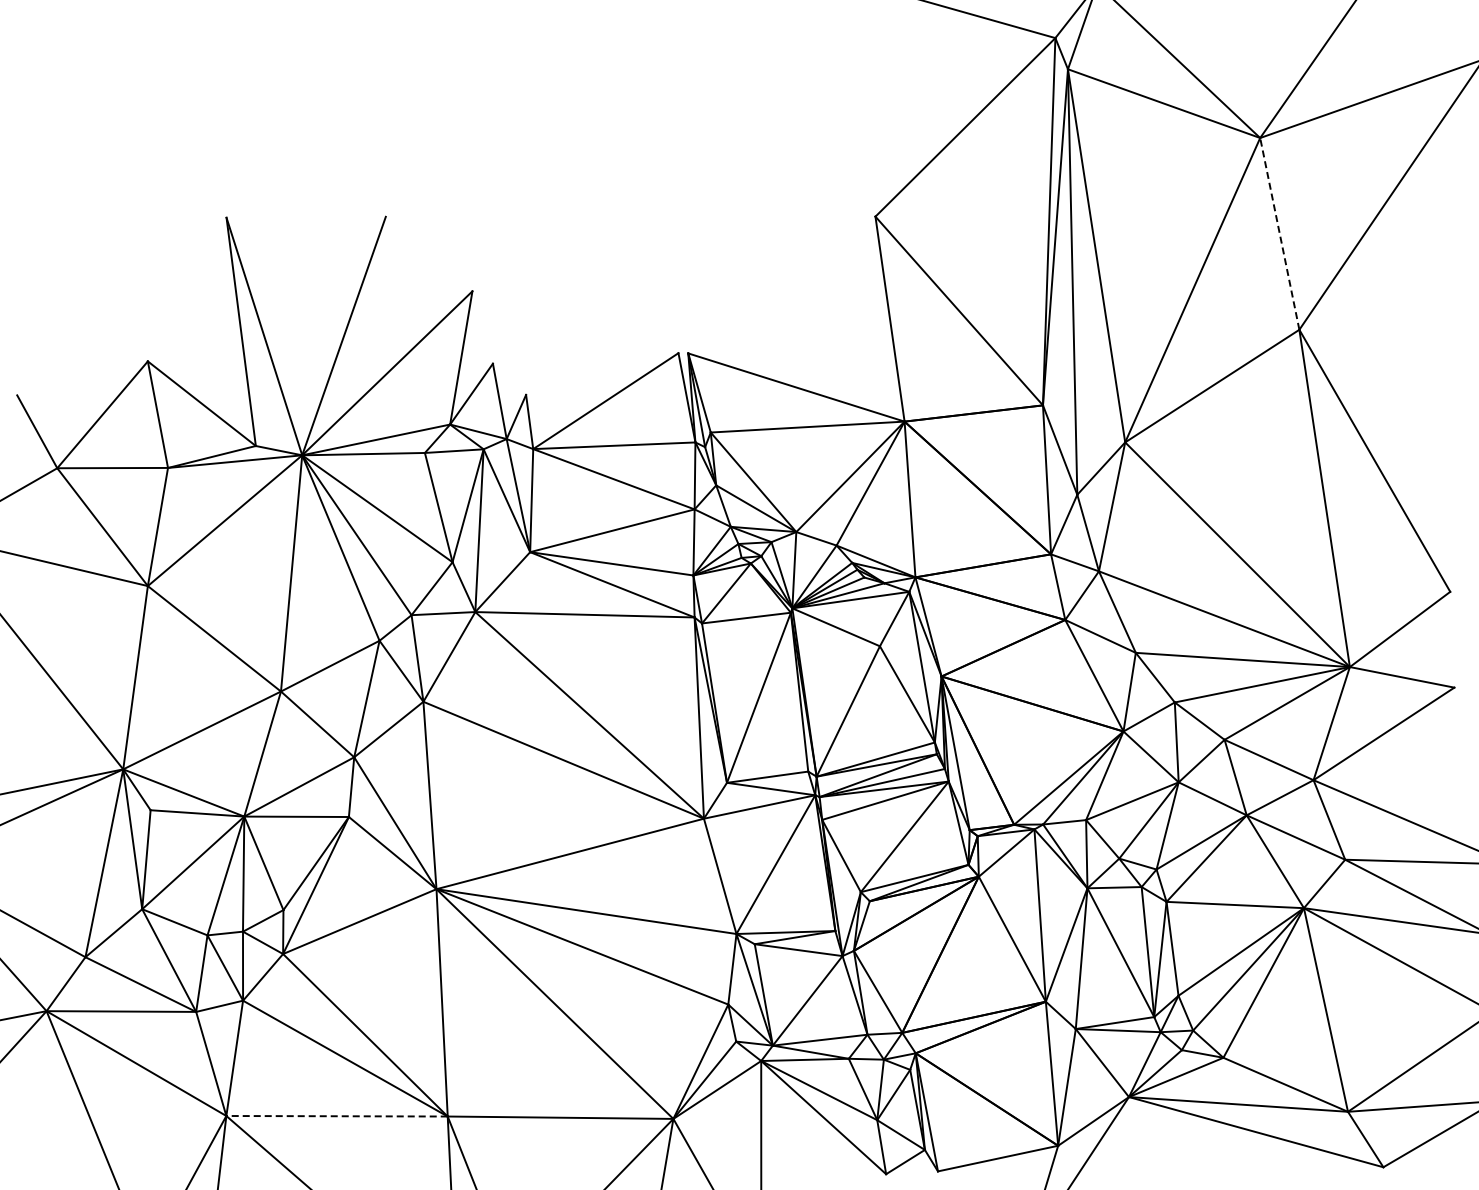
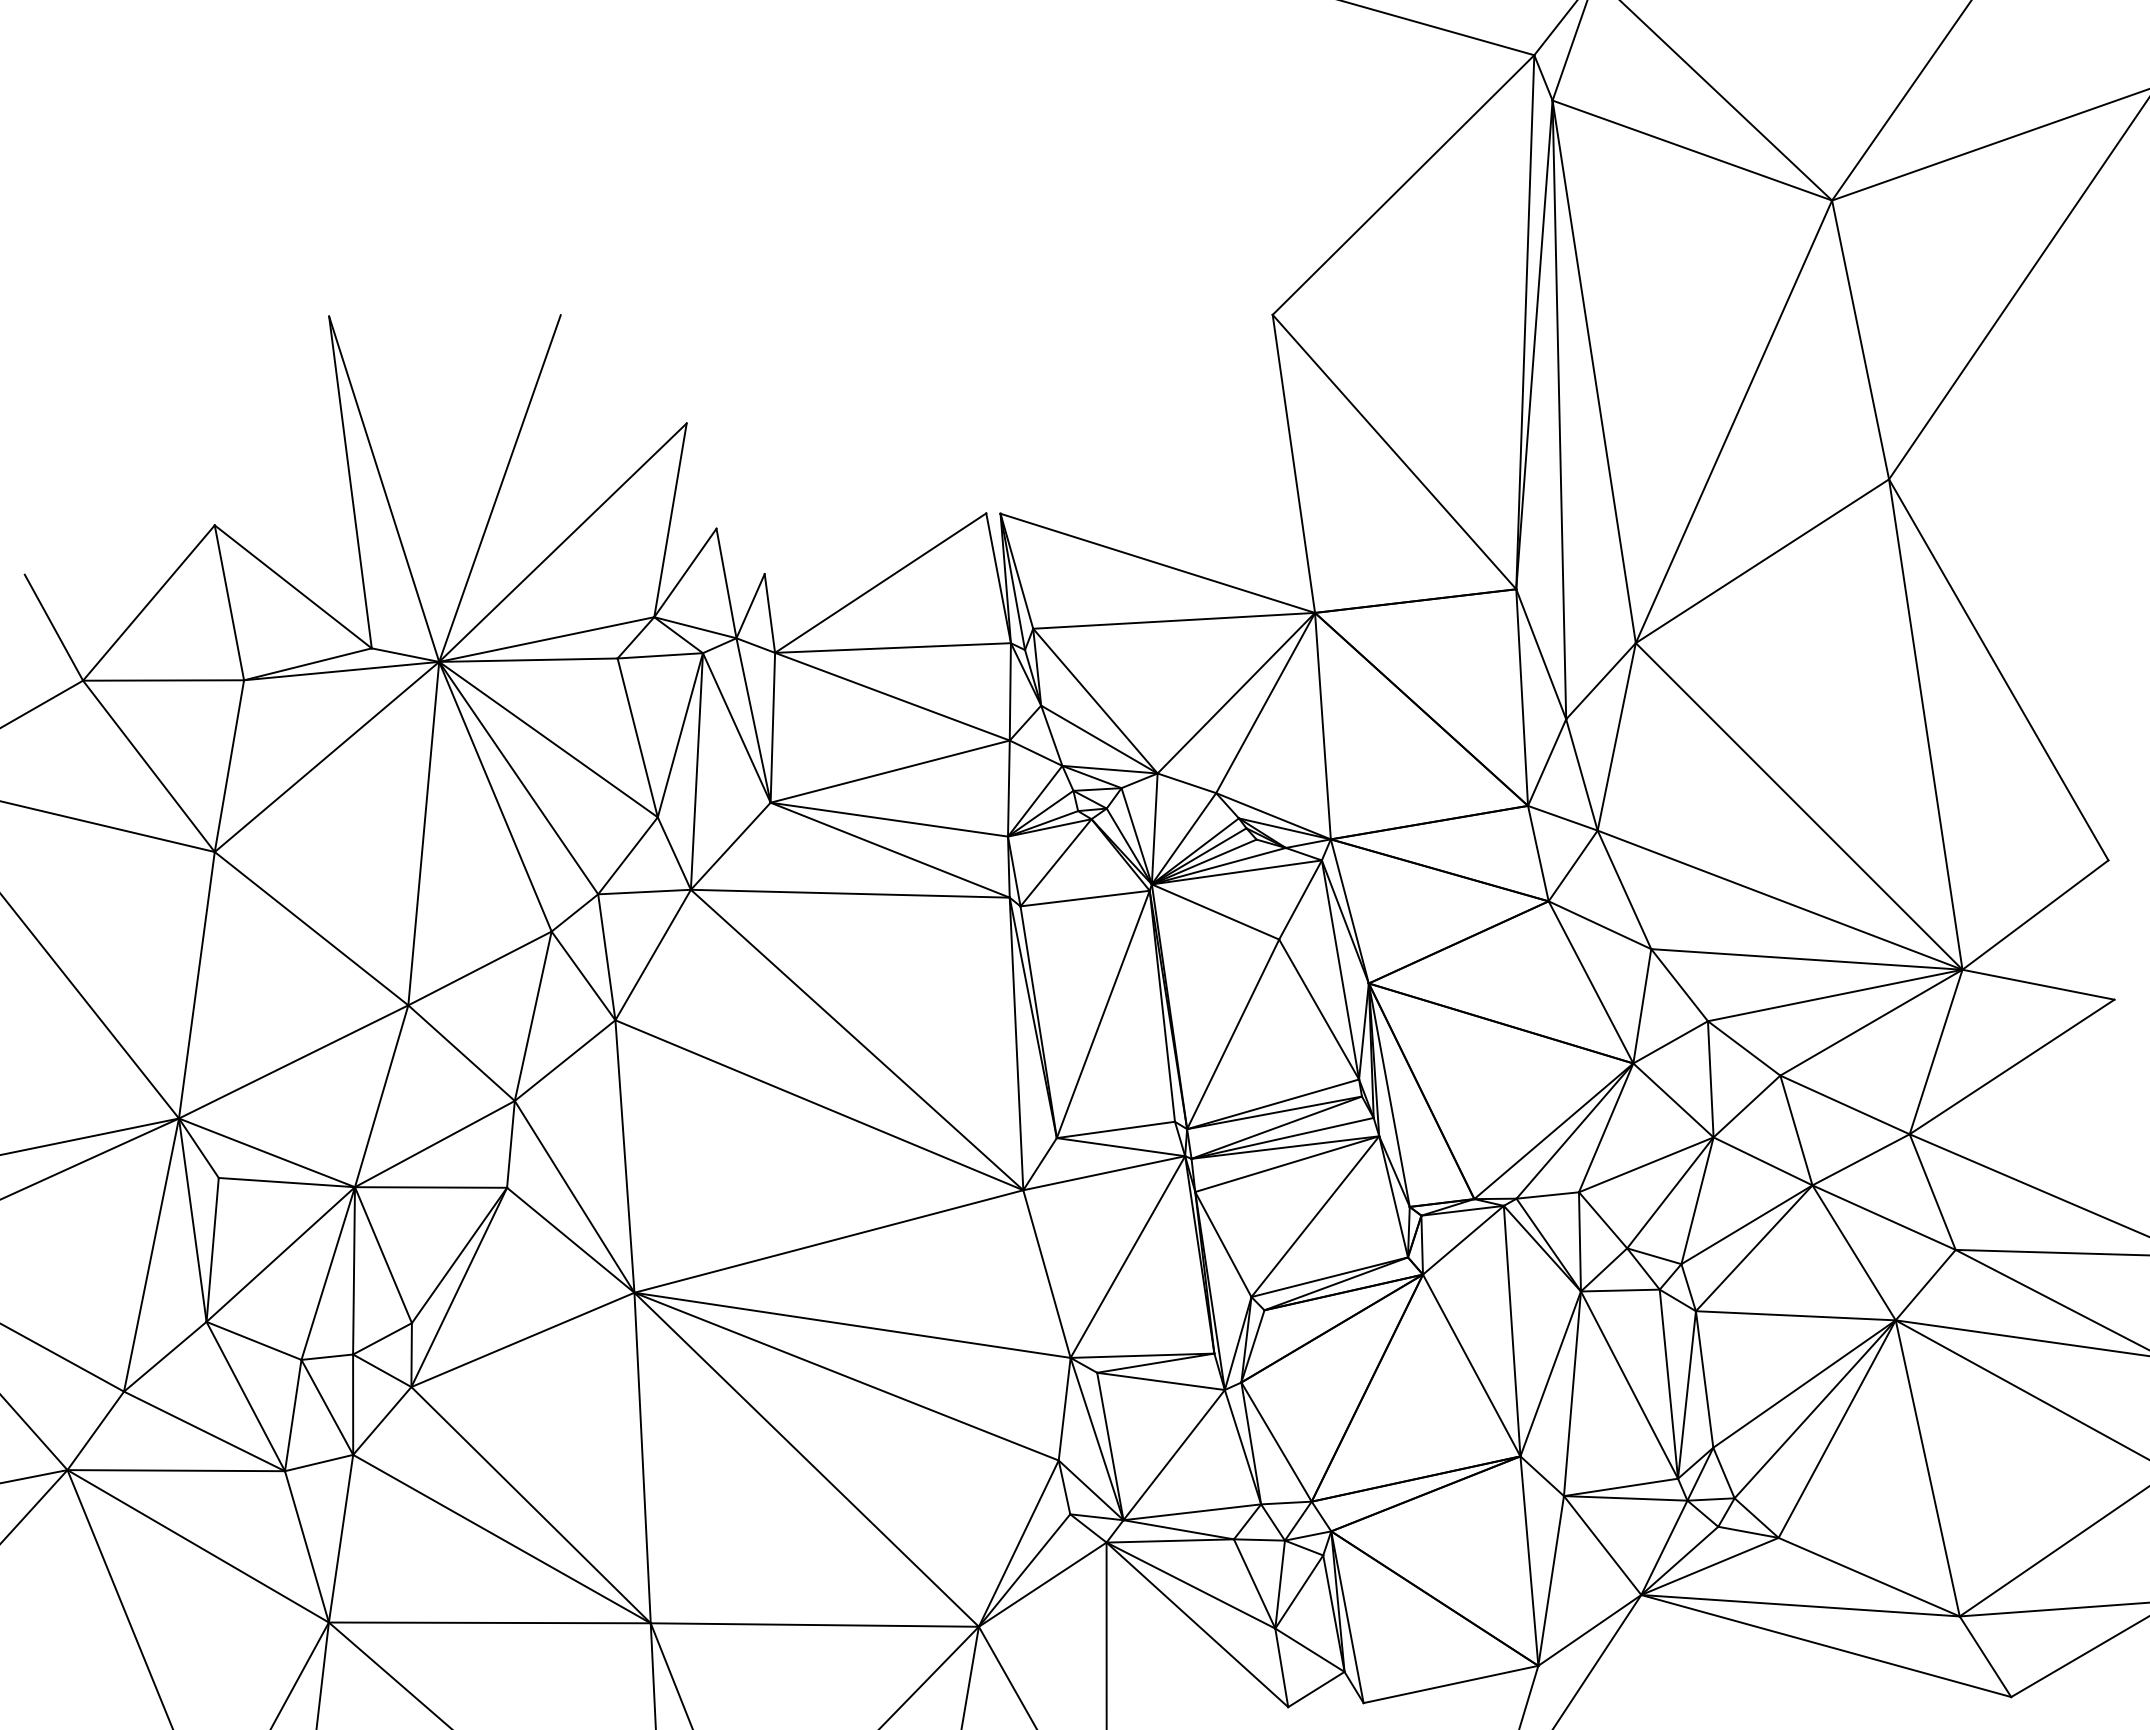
line: (1279, 233) -> (1860, 339), dashed -> solid
line: (337, 1116) -> (490, 1623), dashed -> solid

